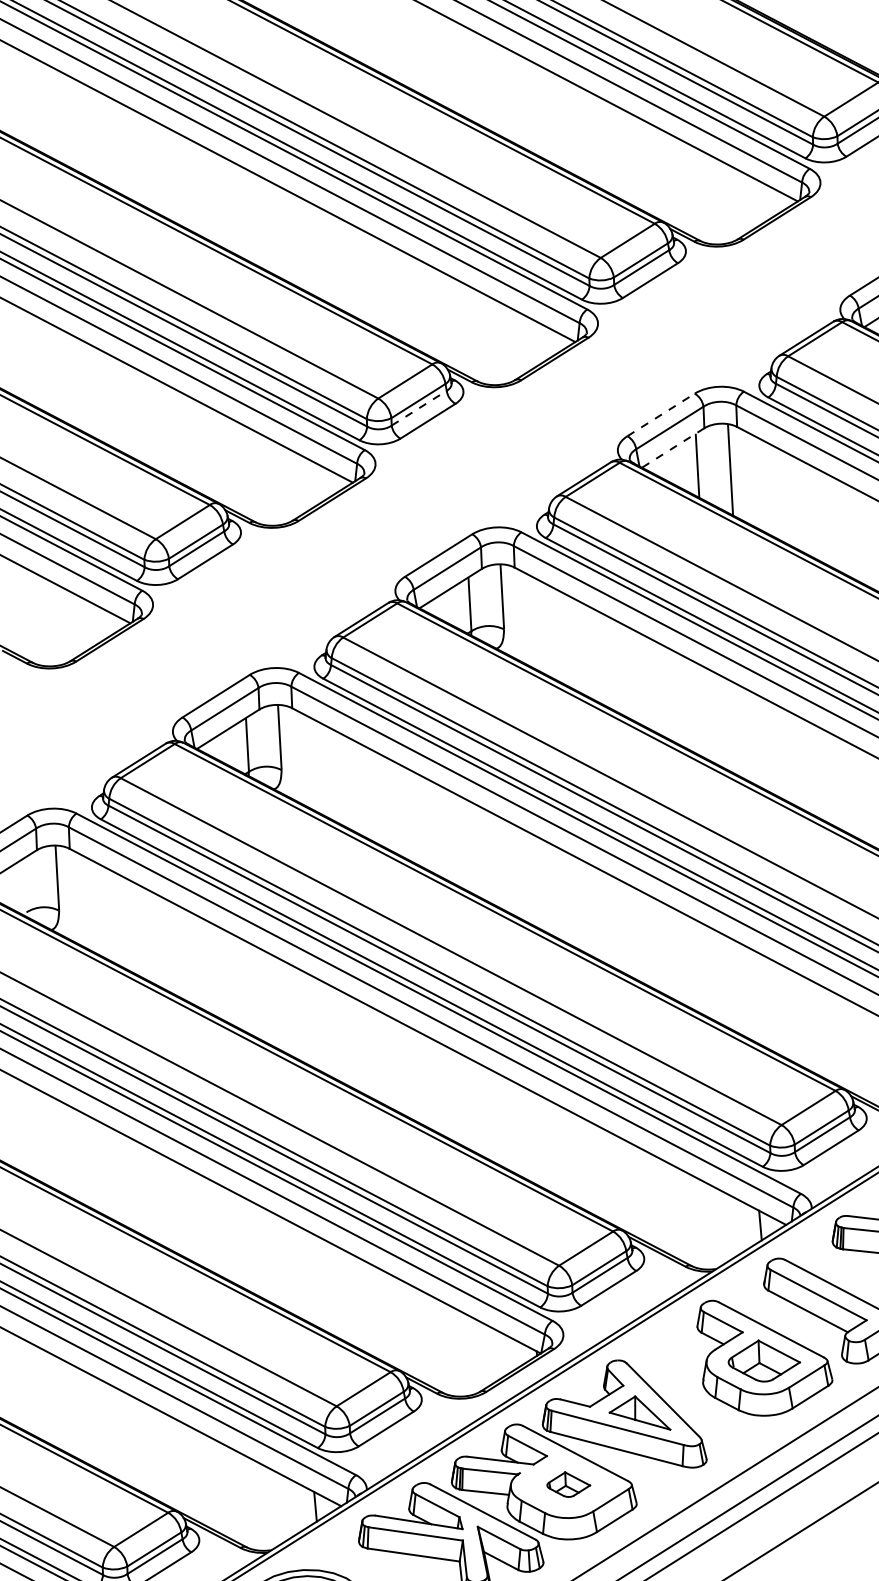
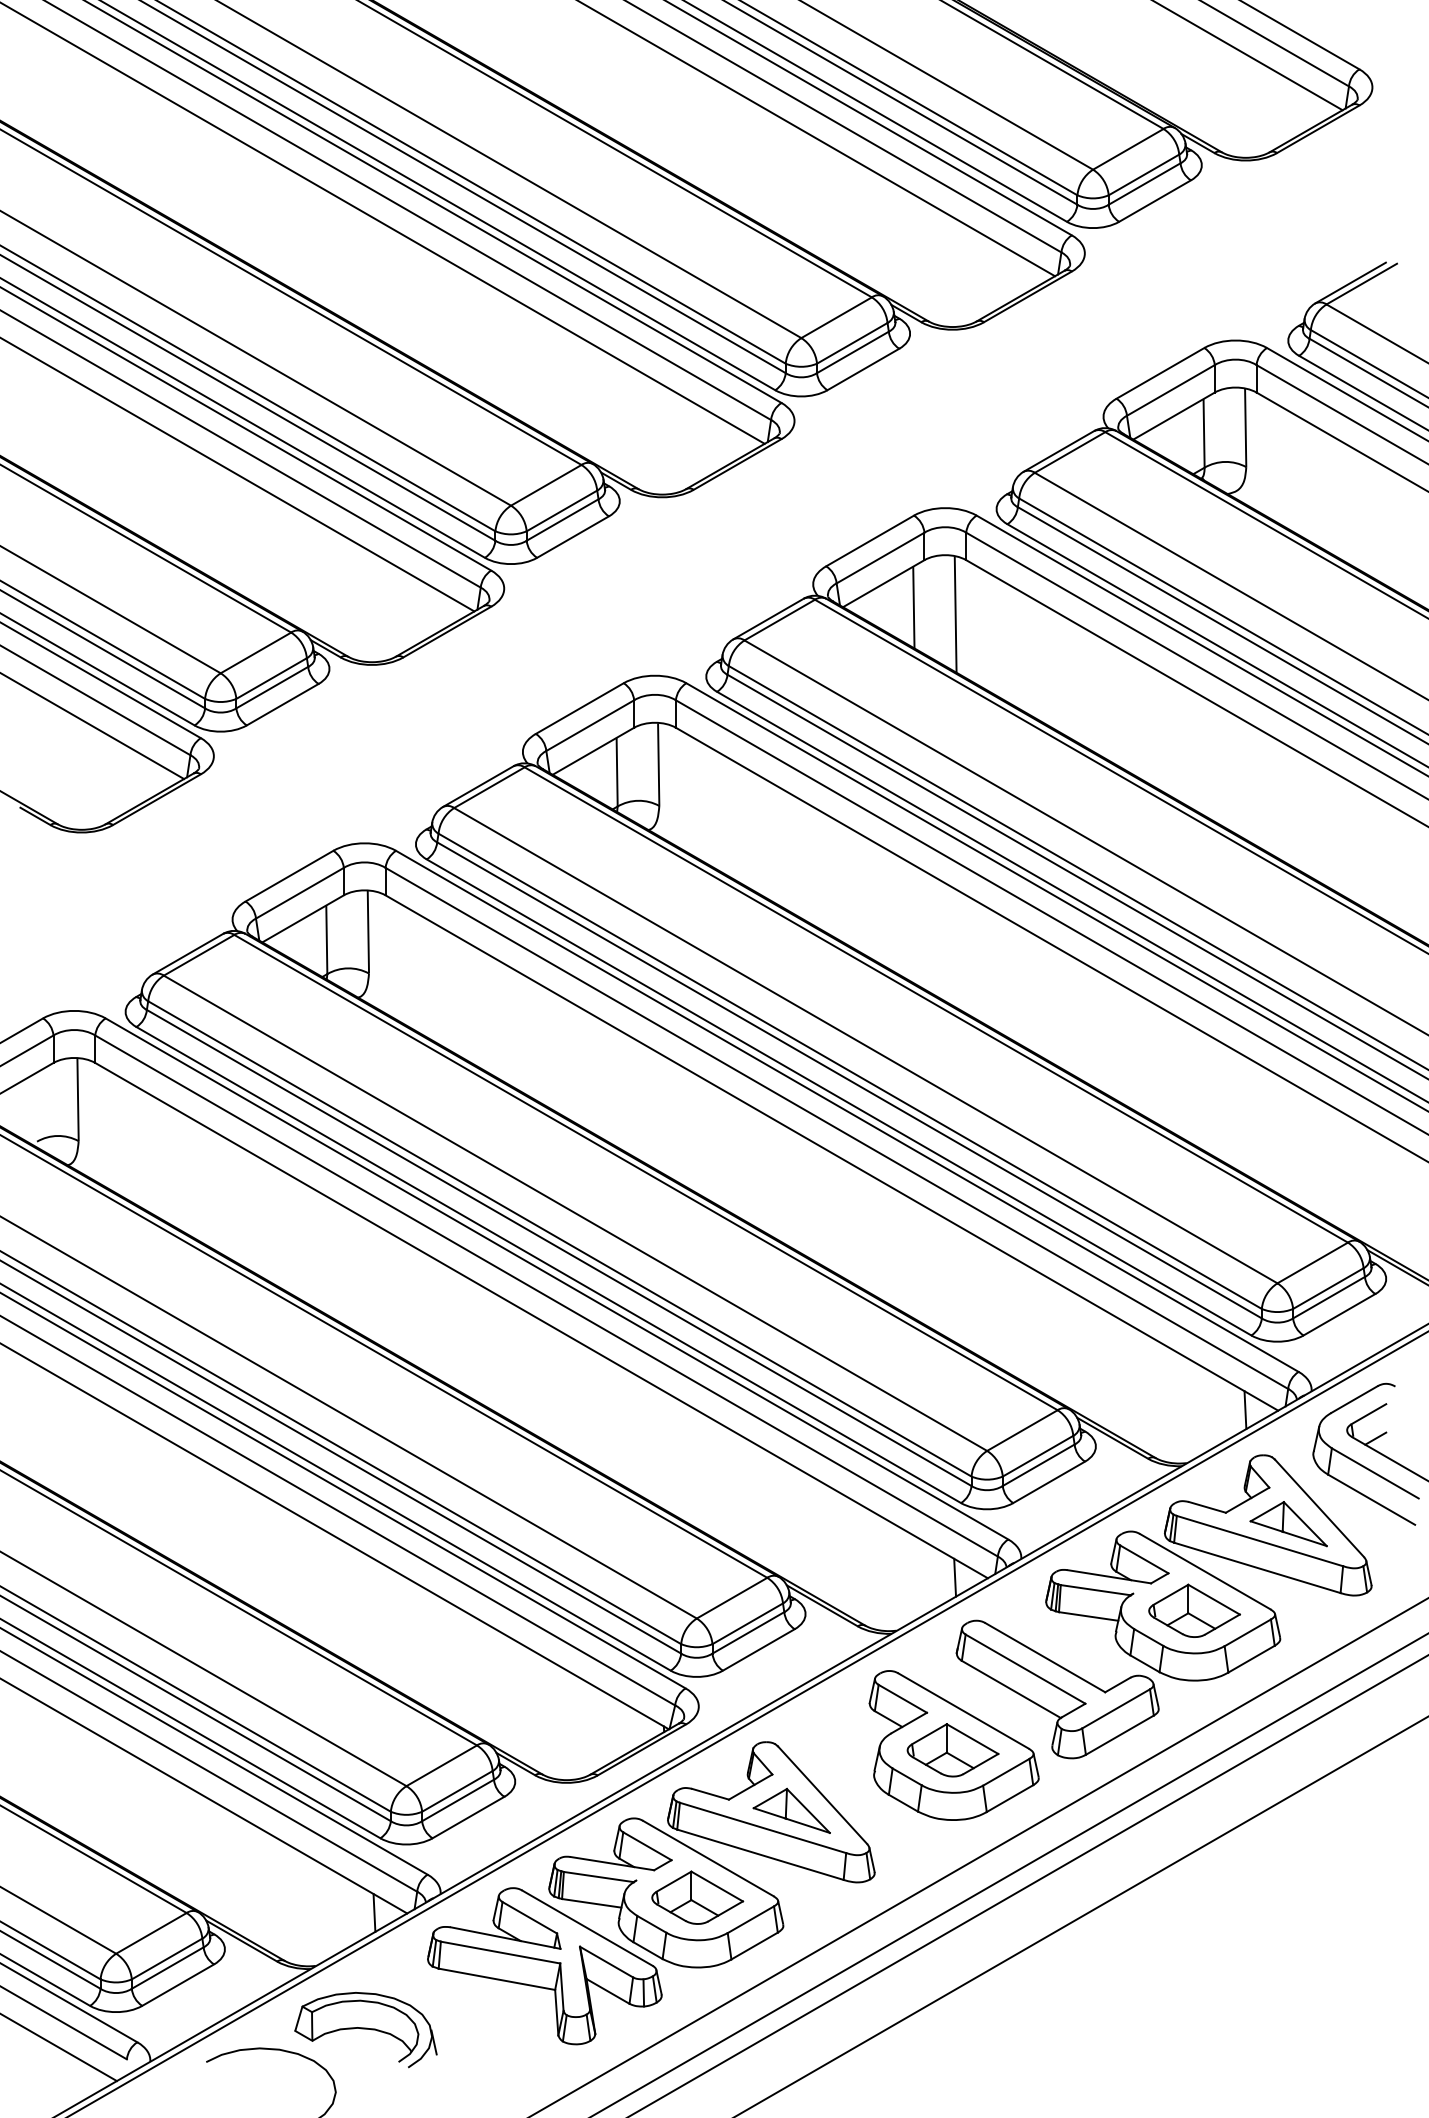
line: (419, 407) -> (563, 519), dashed -> solid
line: (661, 414) -> (870, 540), dashed -> solid
line: (672, 447) -> (883, 583), dashed -> solid
part: (568, 1484) -> (697, 1897), size x1.67

